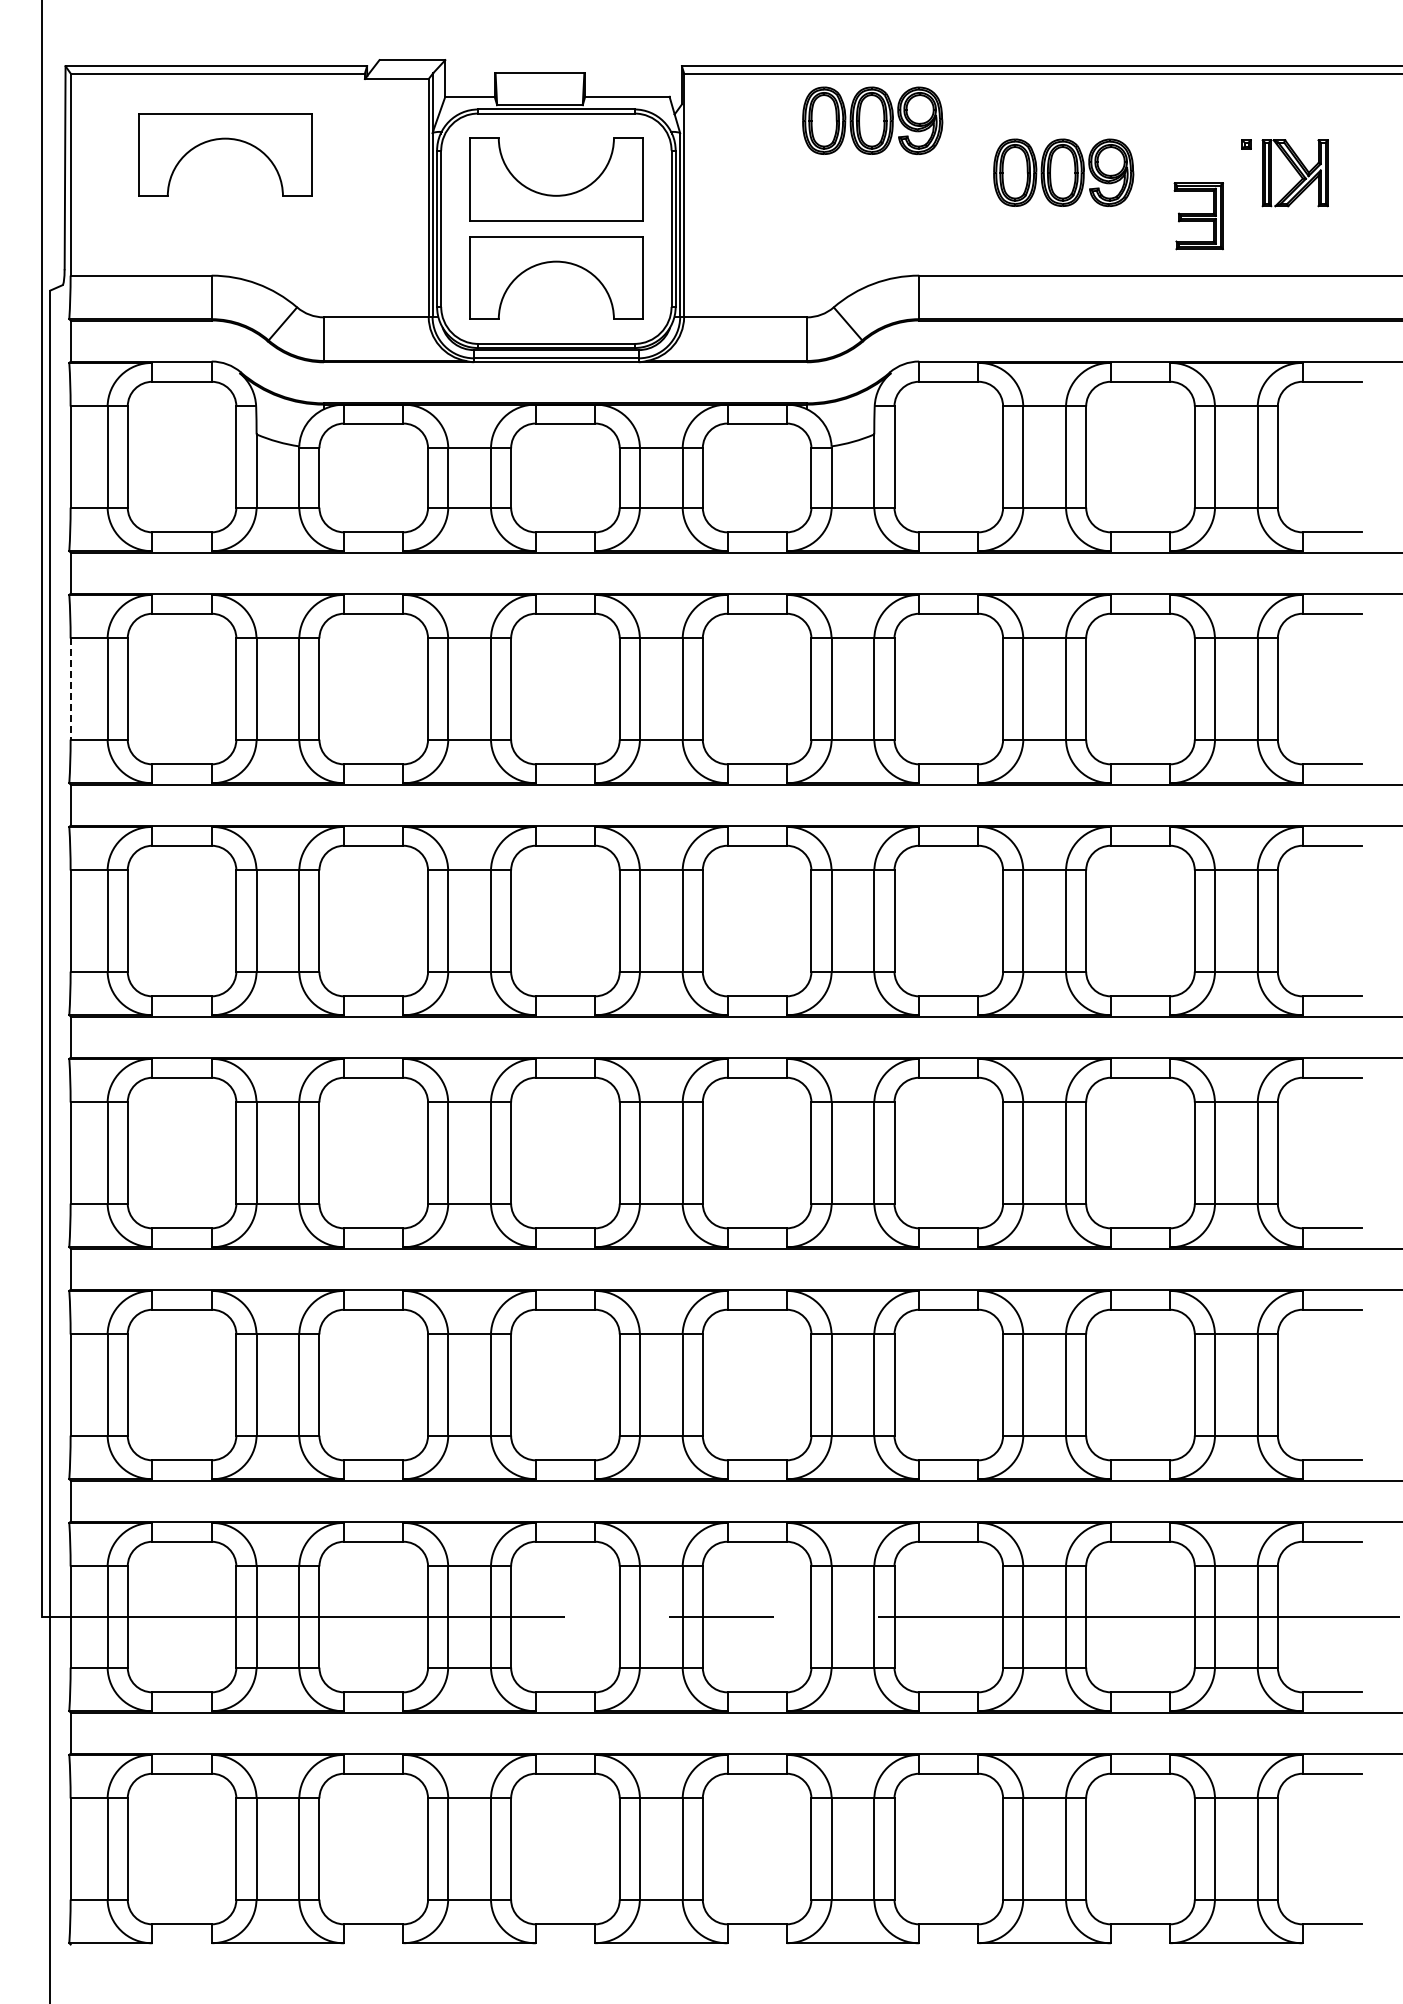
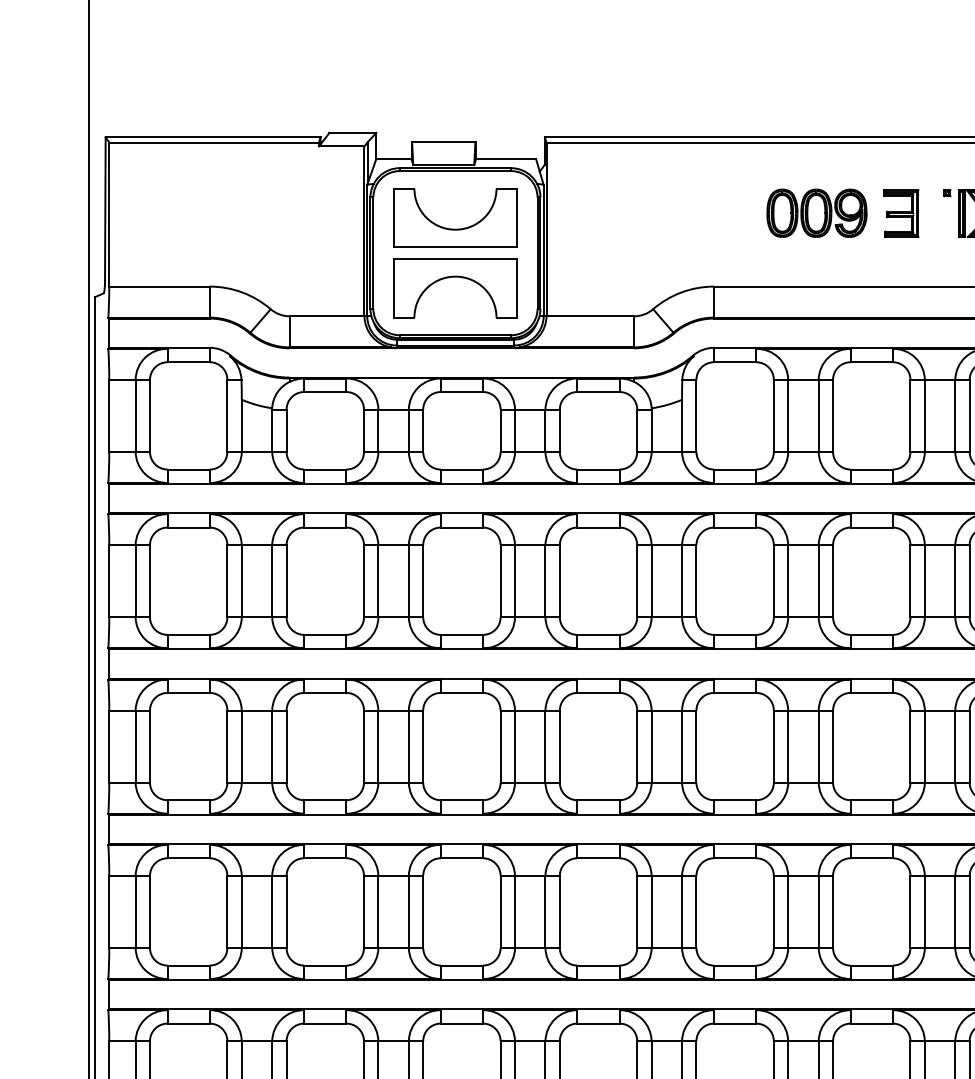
part: (872, 120) -> (680, 176), removed
part: (225, 139) -> (219, 189), removed
part: (1198, 216) -> (900, 213), moved
line: (70, 689) -> (109, 581), dashed -> solid

